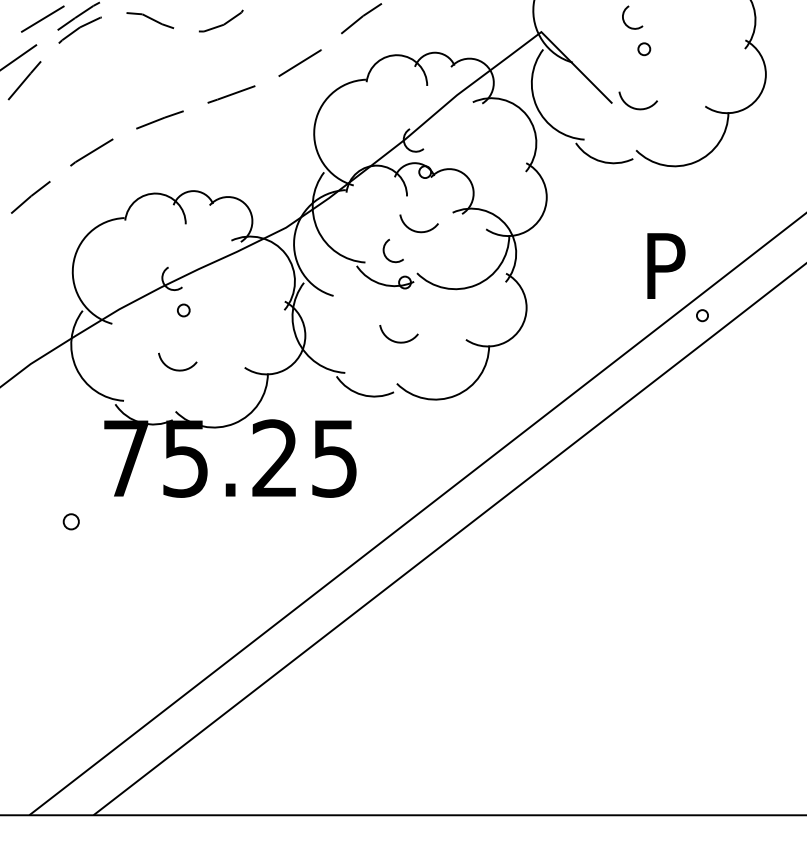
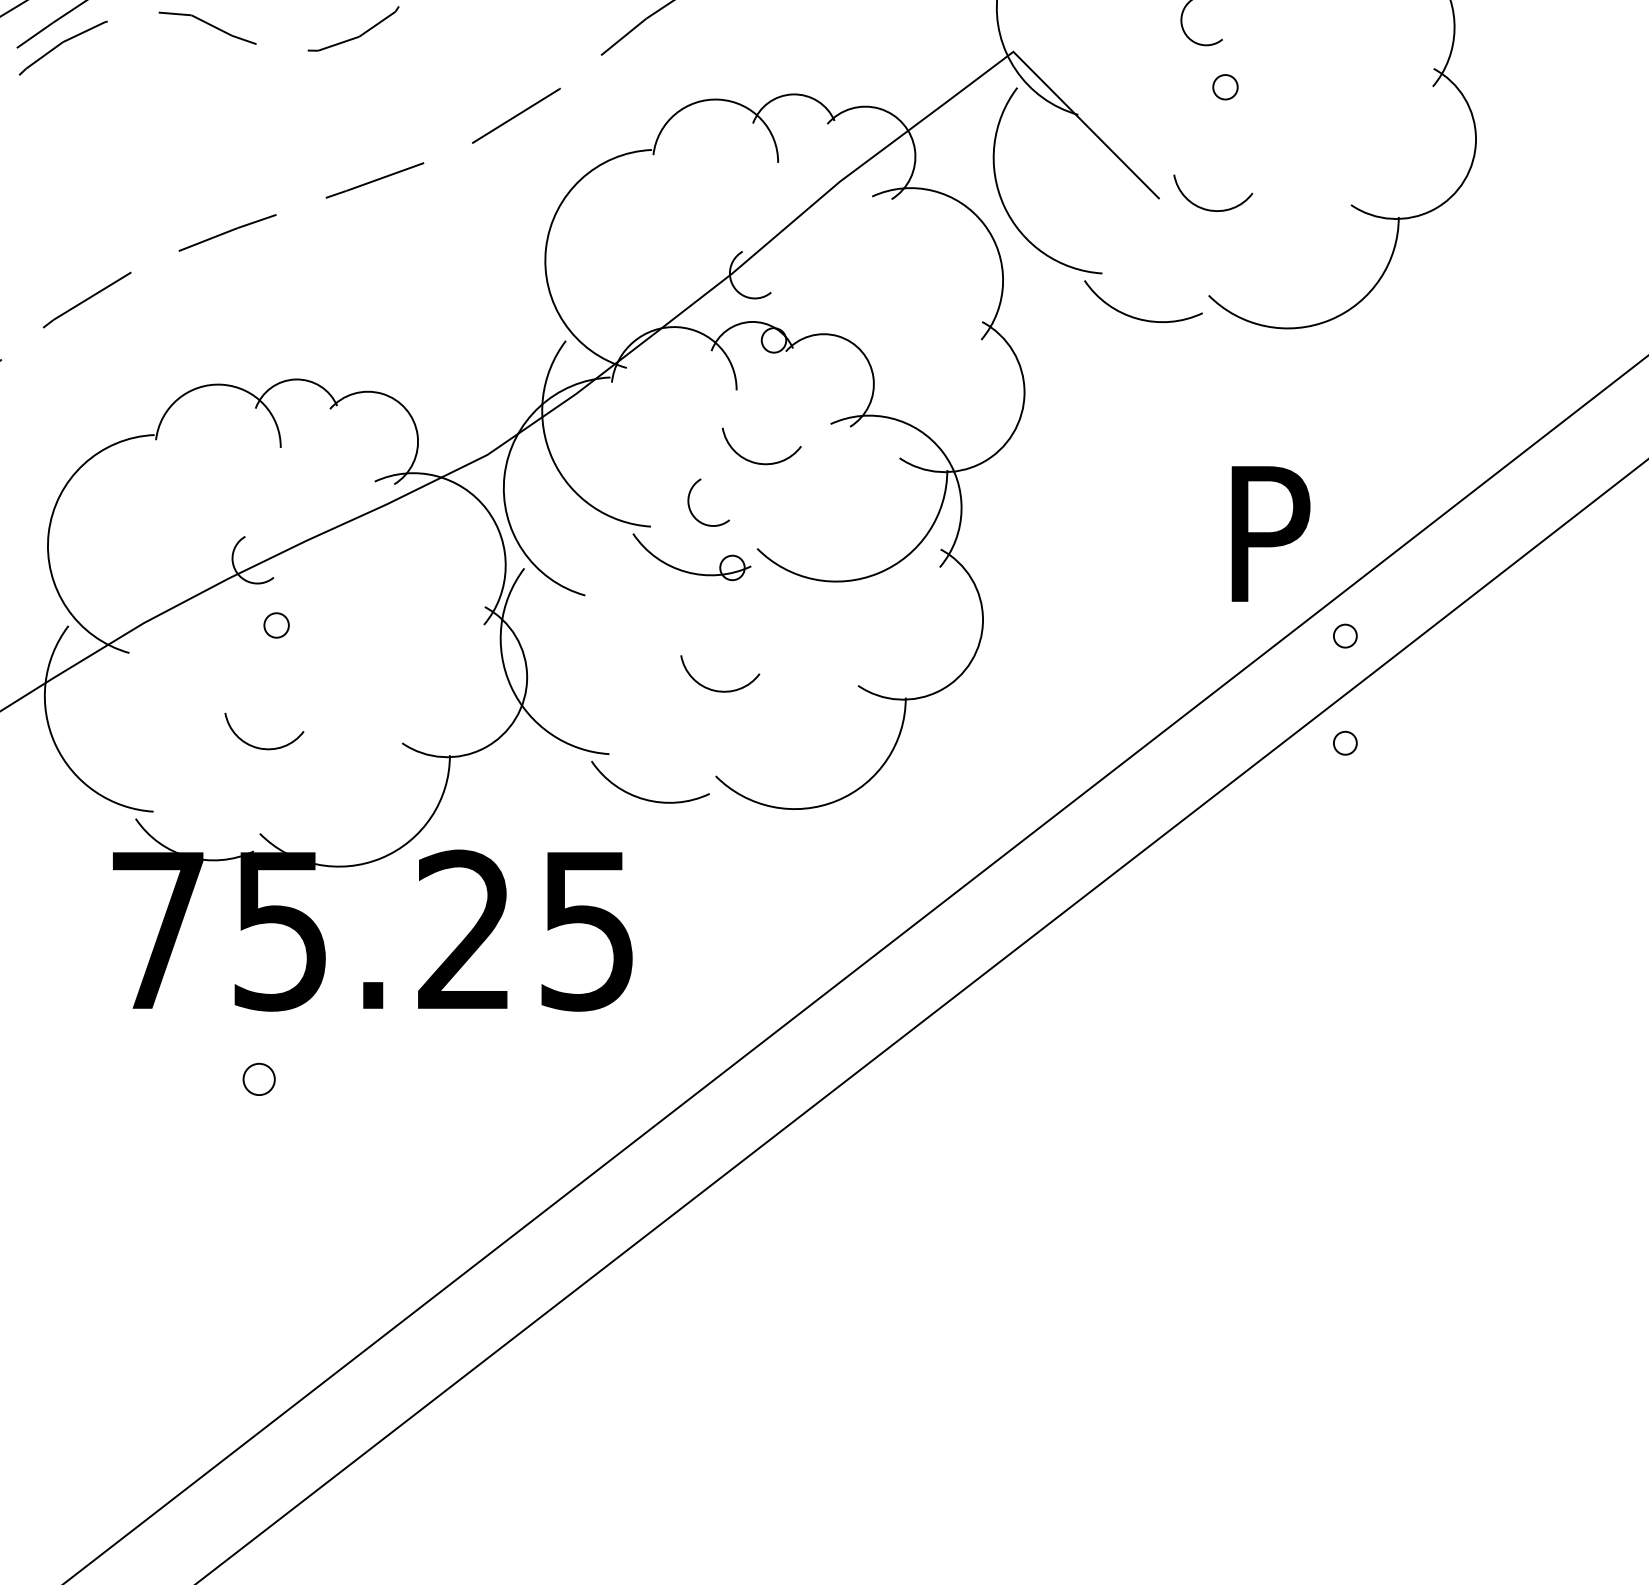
part: (702, 367) -> (1345, 742), added
part: (70, 521) -> (257, 1078), moved

